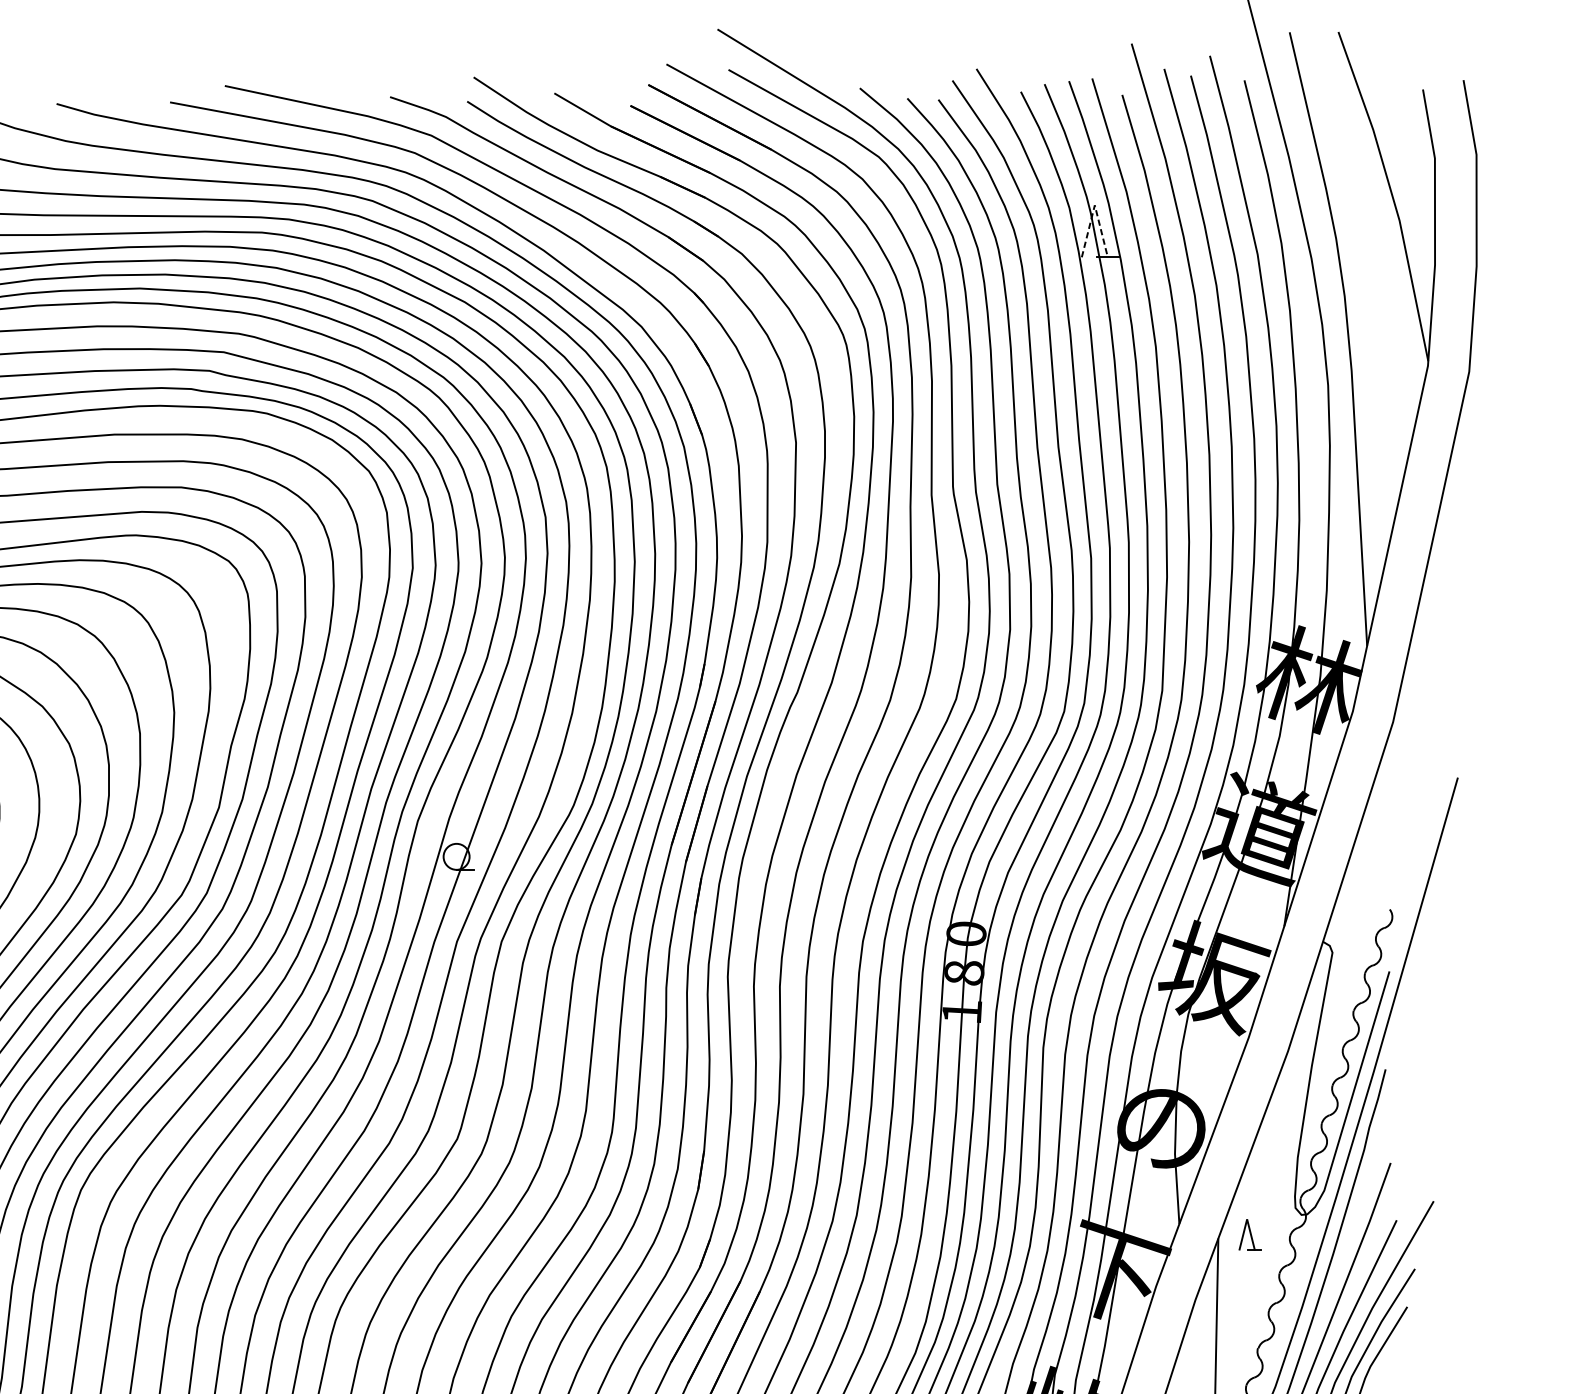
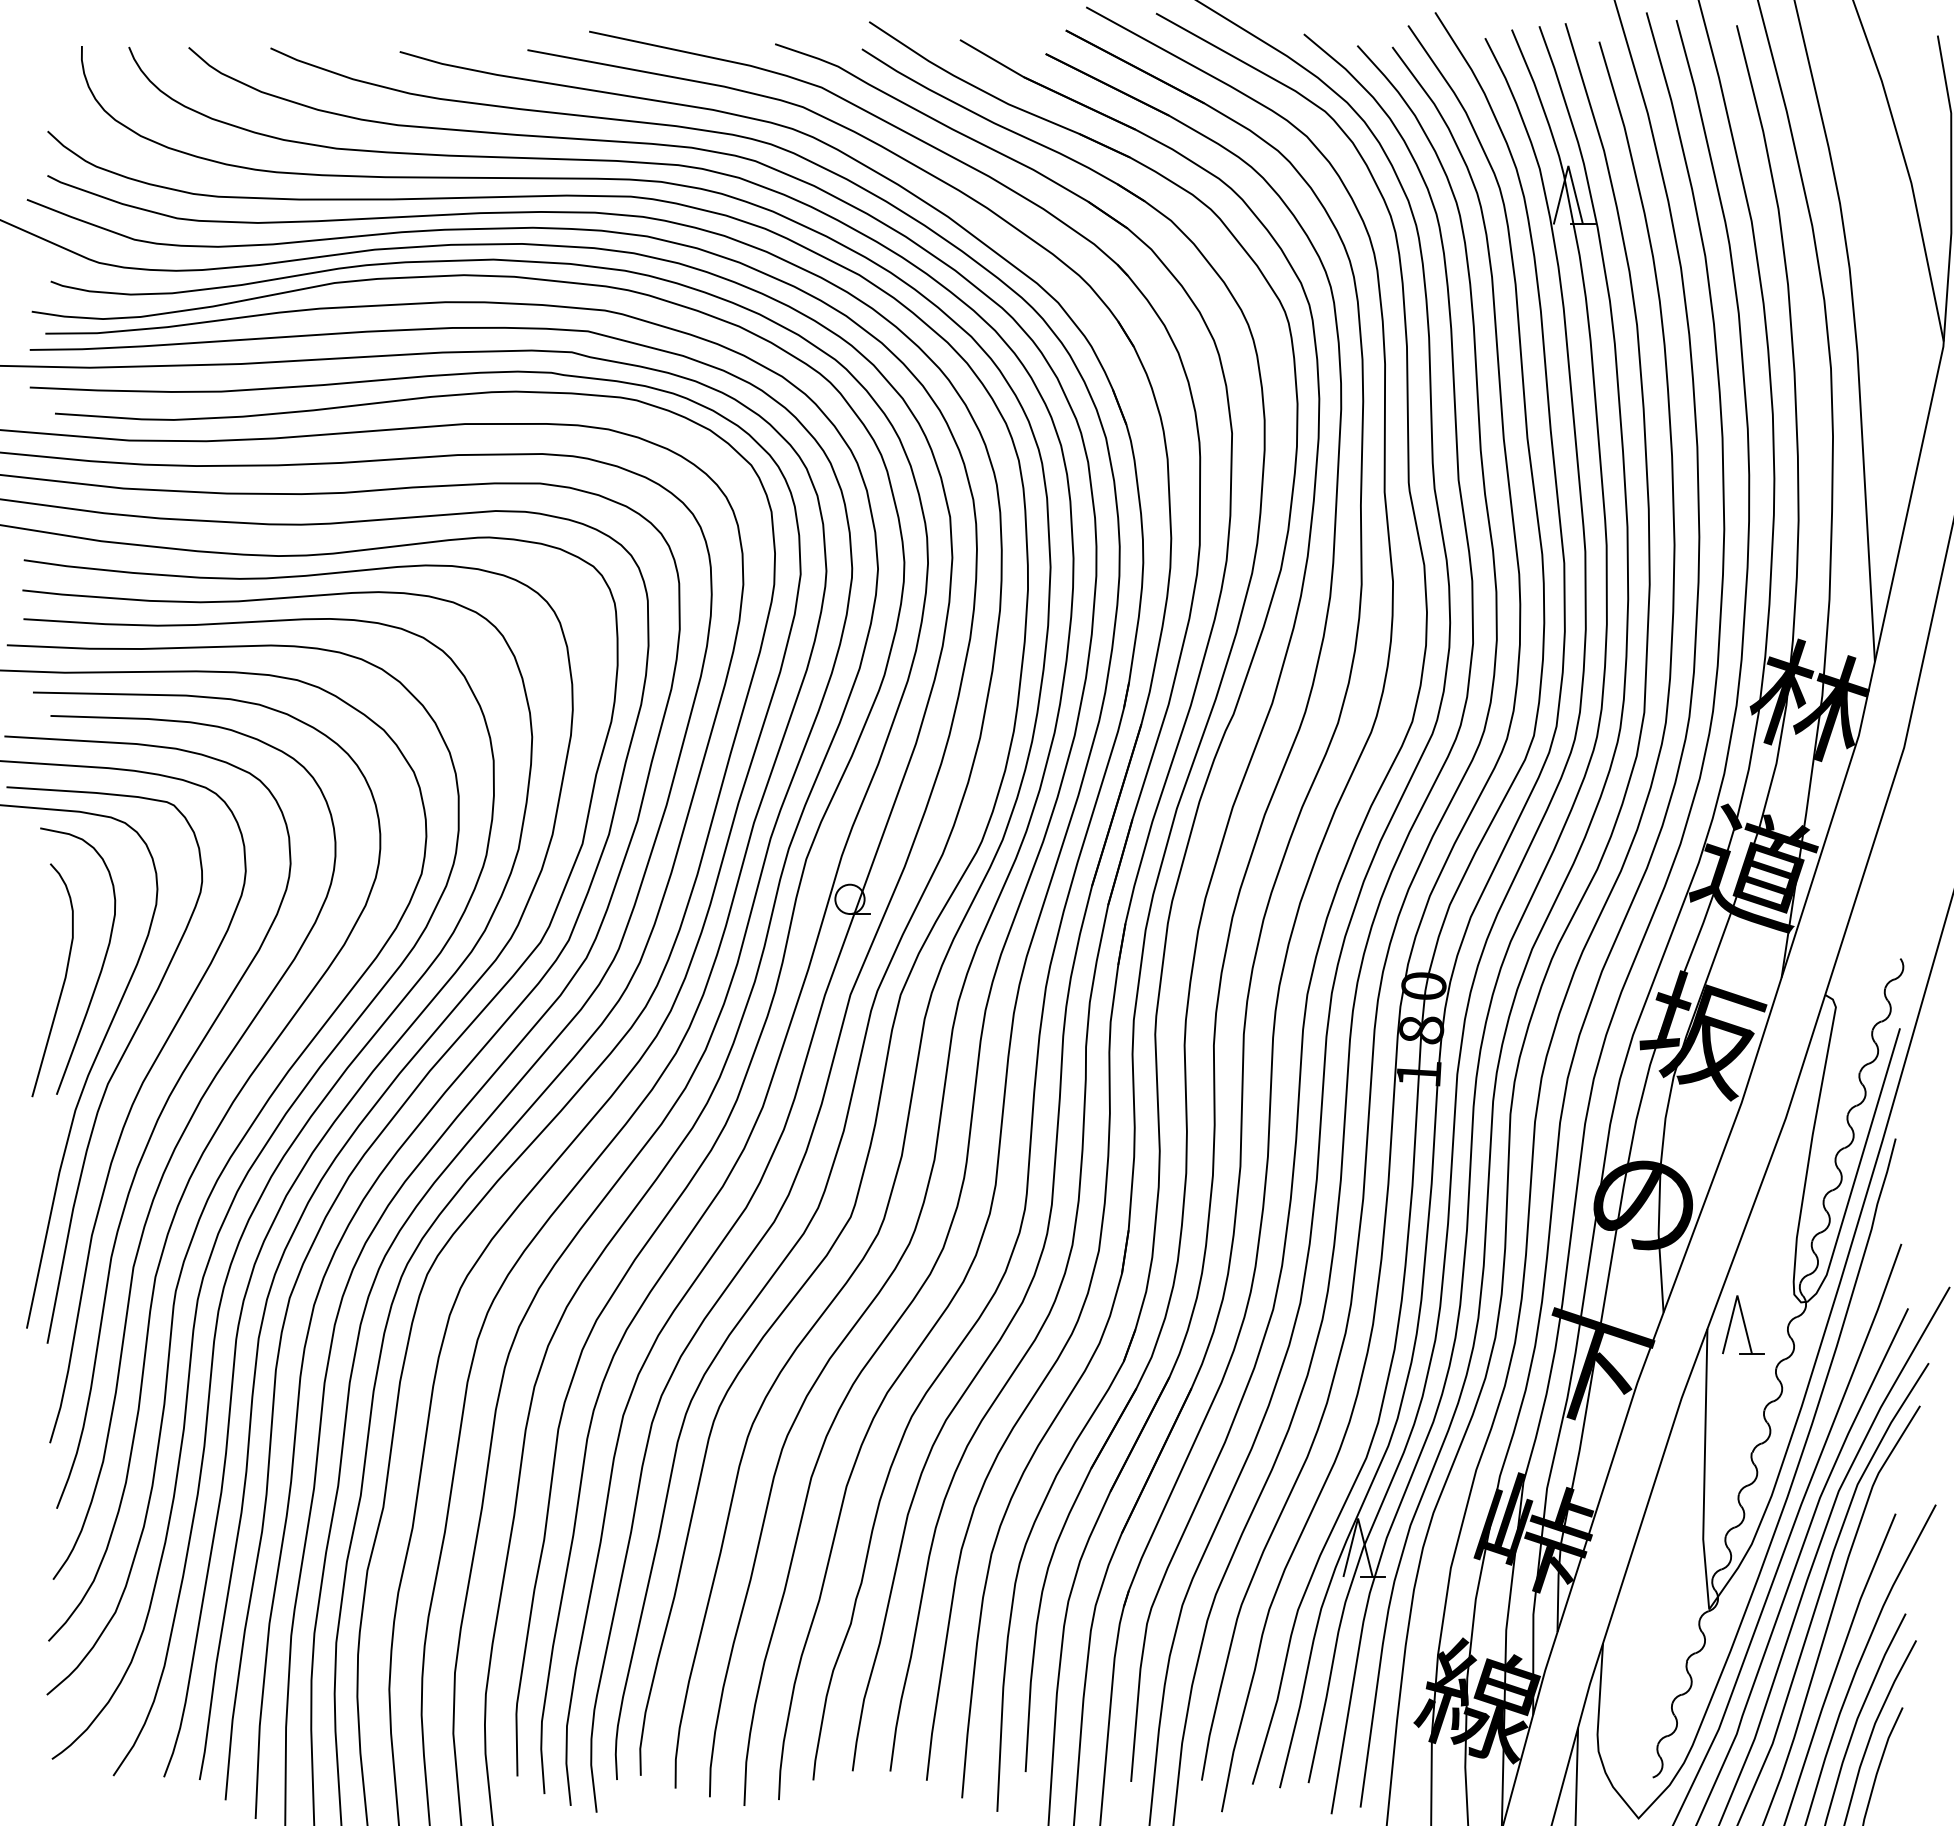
line: (1094, 204) -> (1568, 165), dashed -> solid
part: (1250, 1234) -> (1743, 1324), size x1.67

